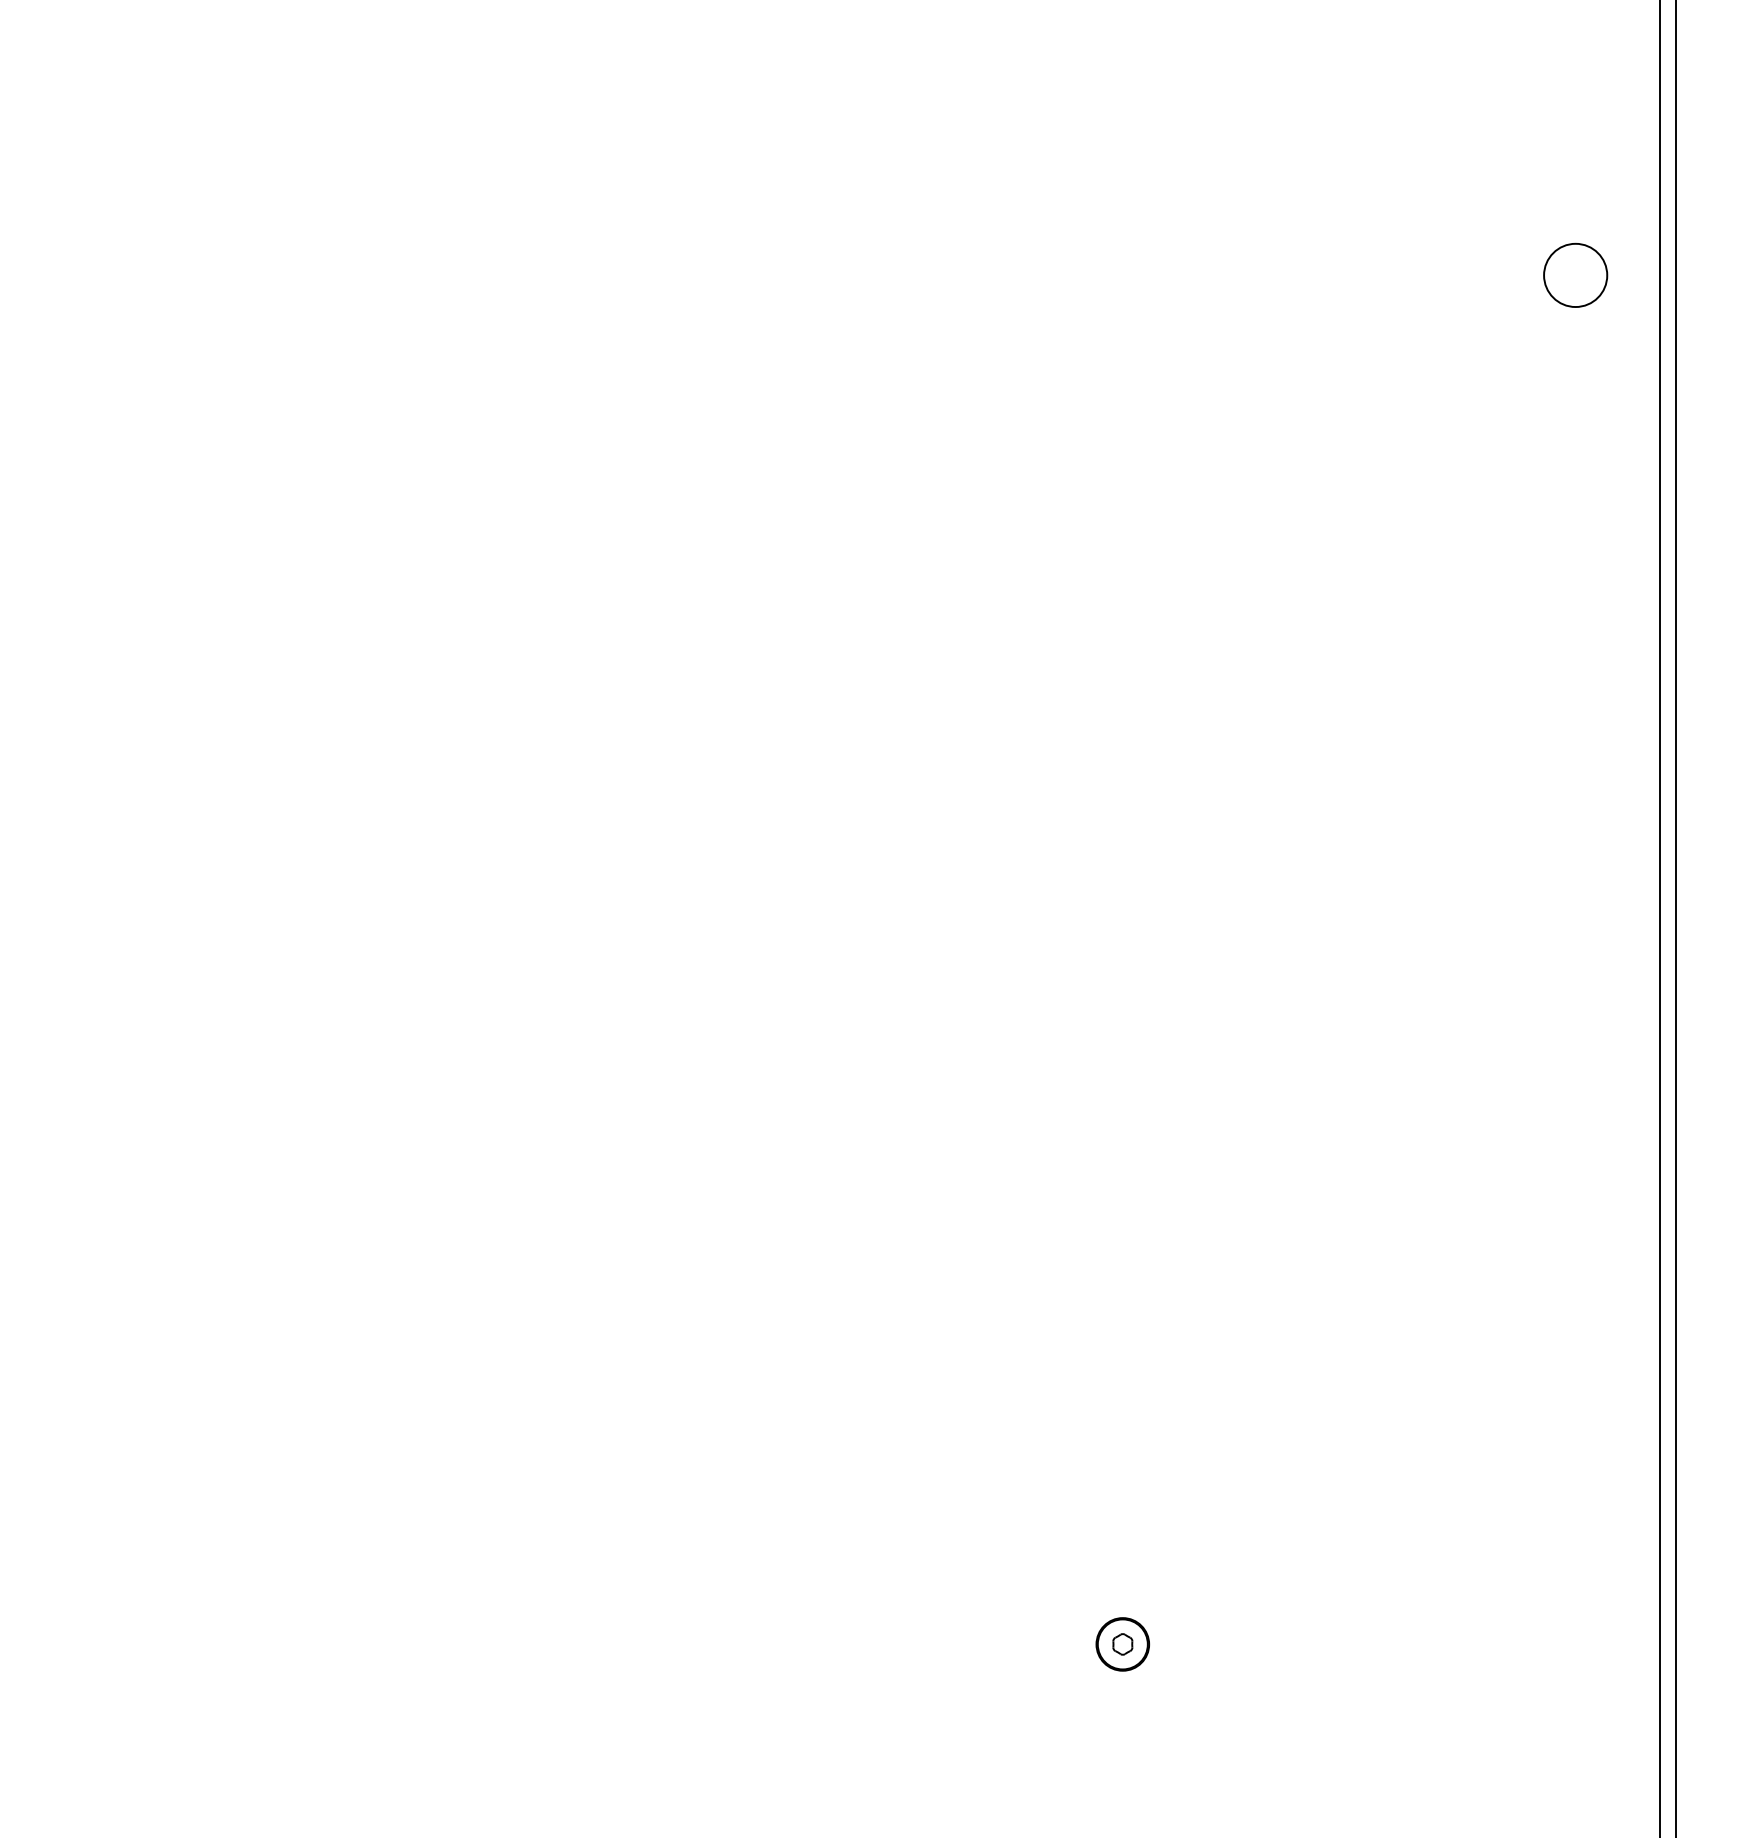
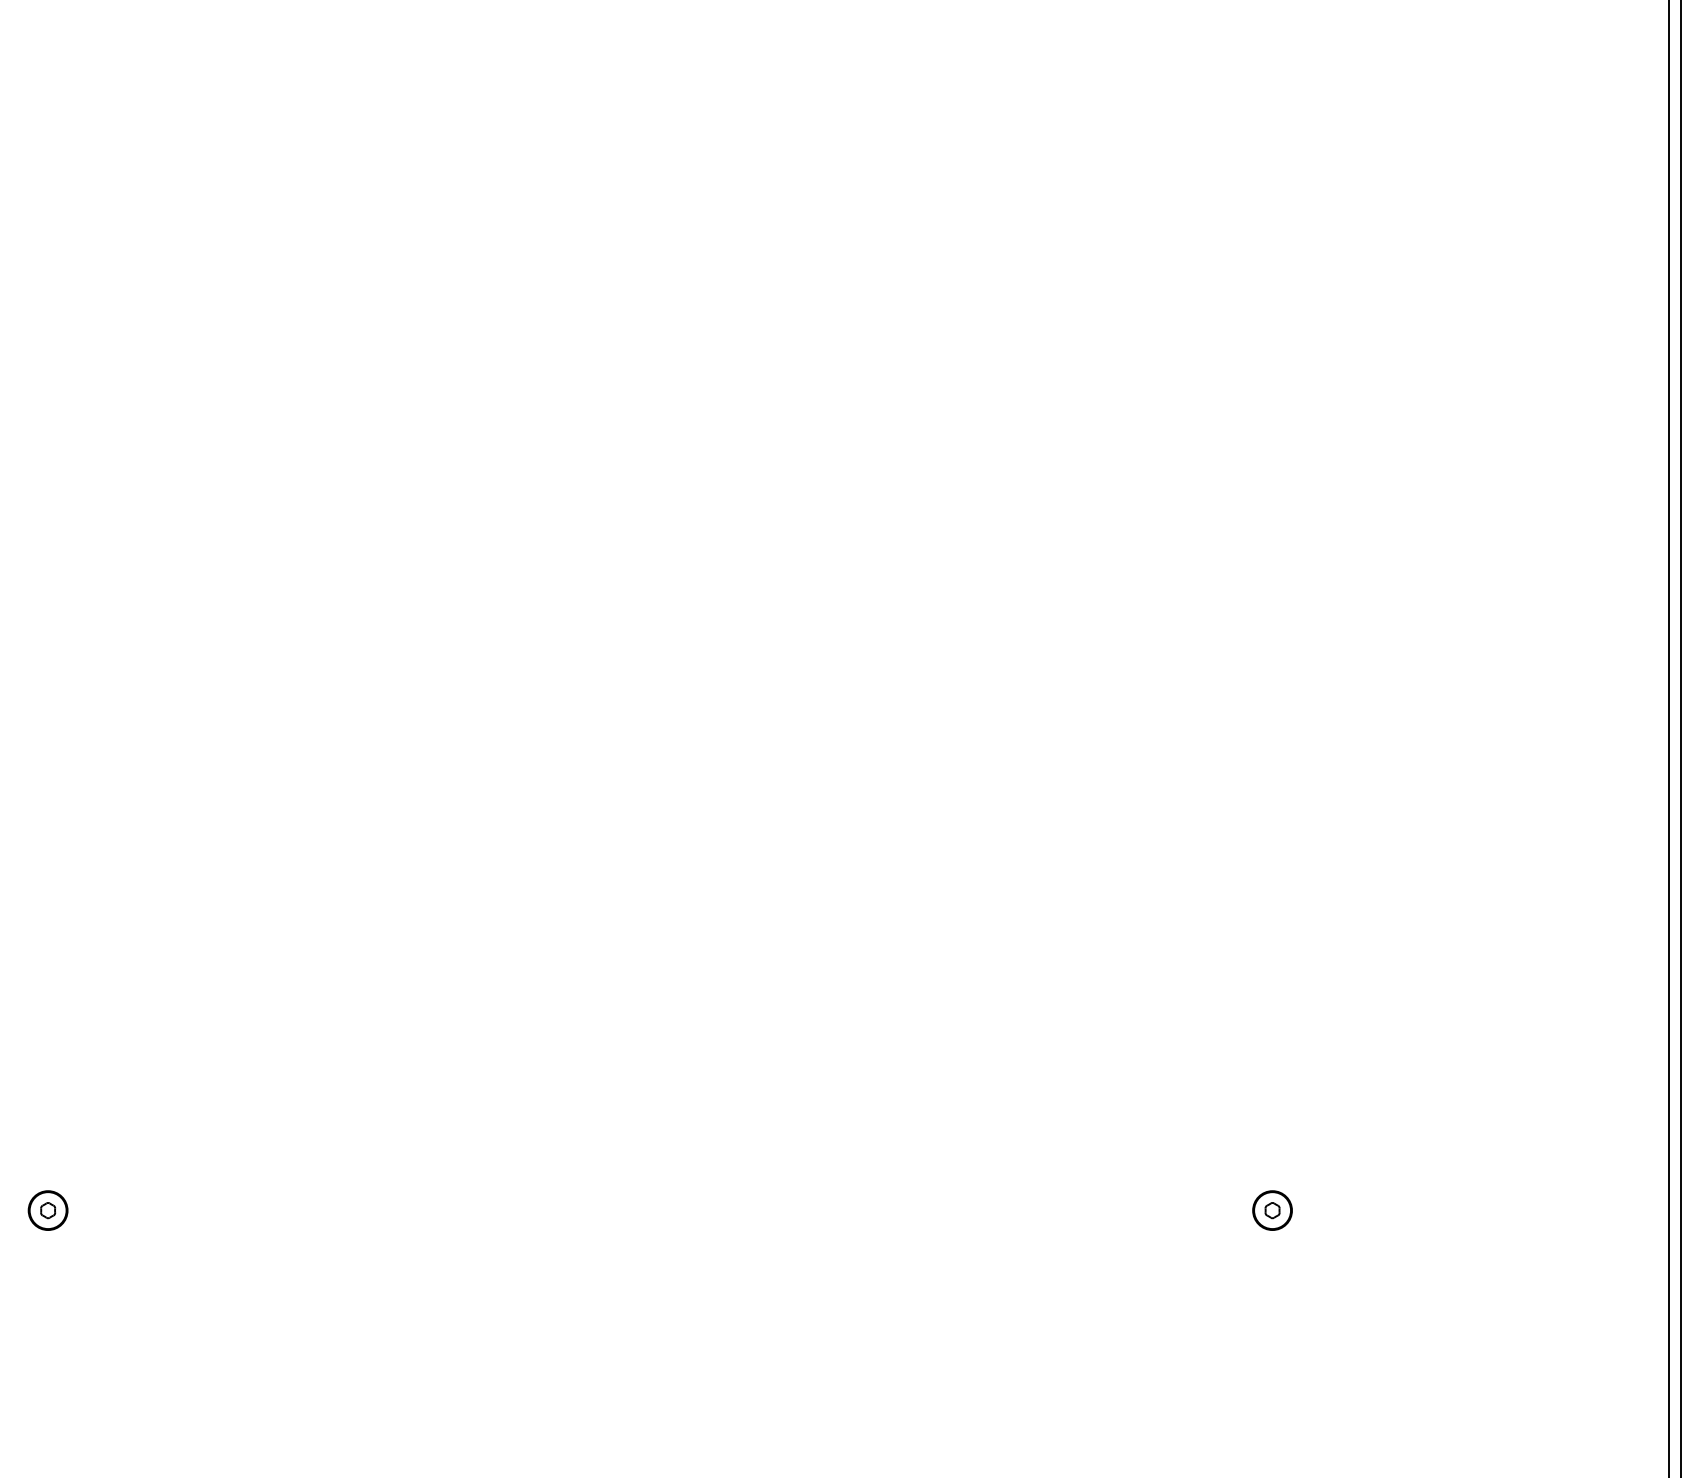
circle: (1575, 274) -> (1606, 199), removed

